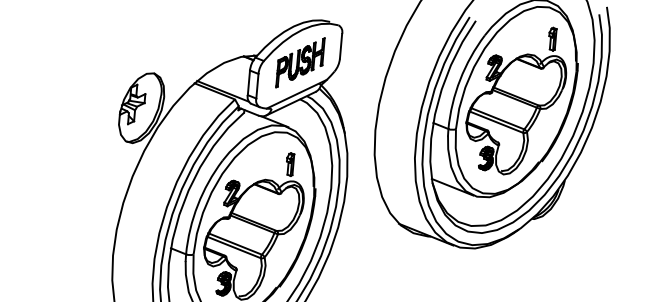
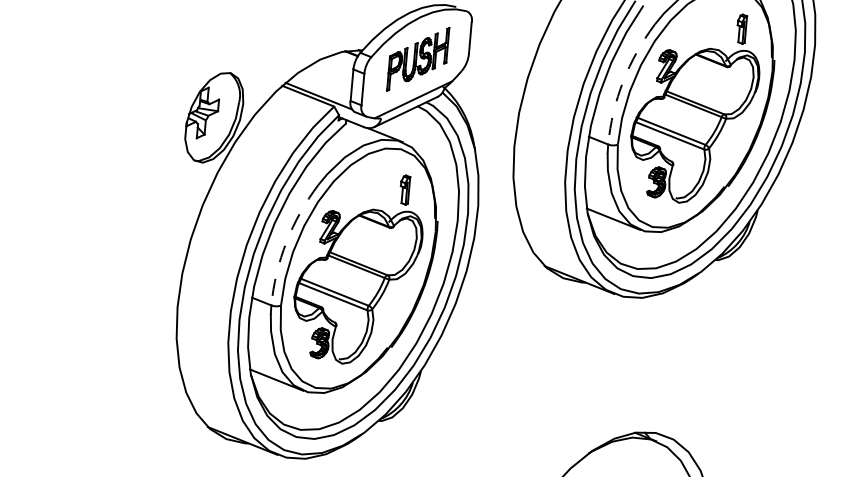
arc: (460, 79) -> (623, 81), solid -> dashed
arc: (197, 205) -> (286, 242), solid -> dashed

